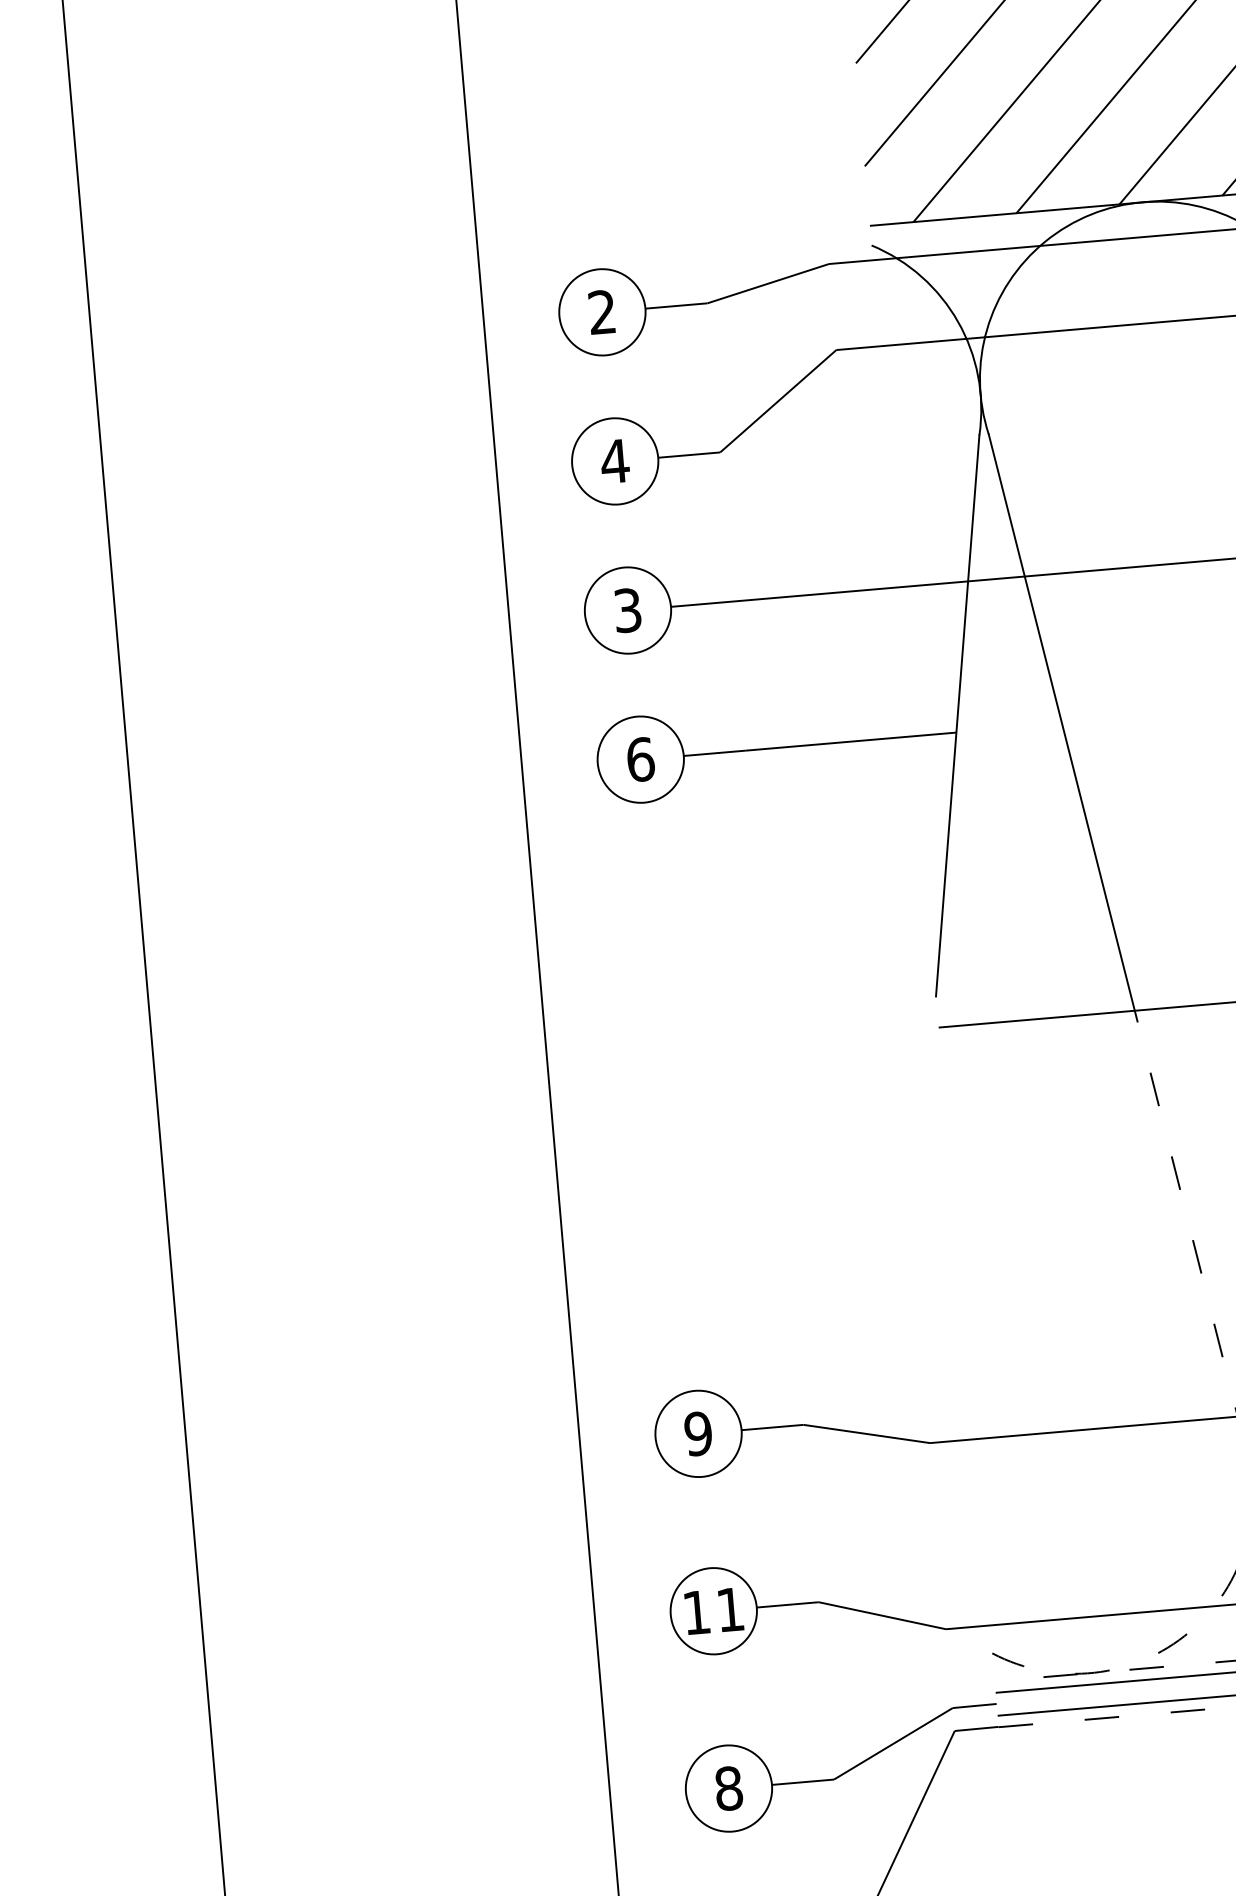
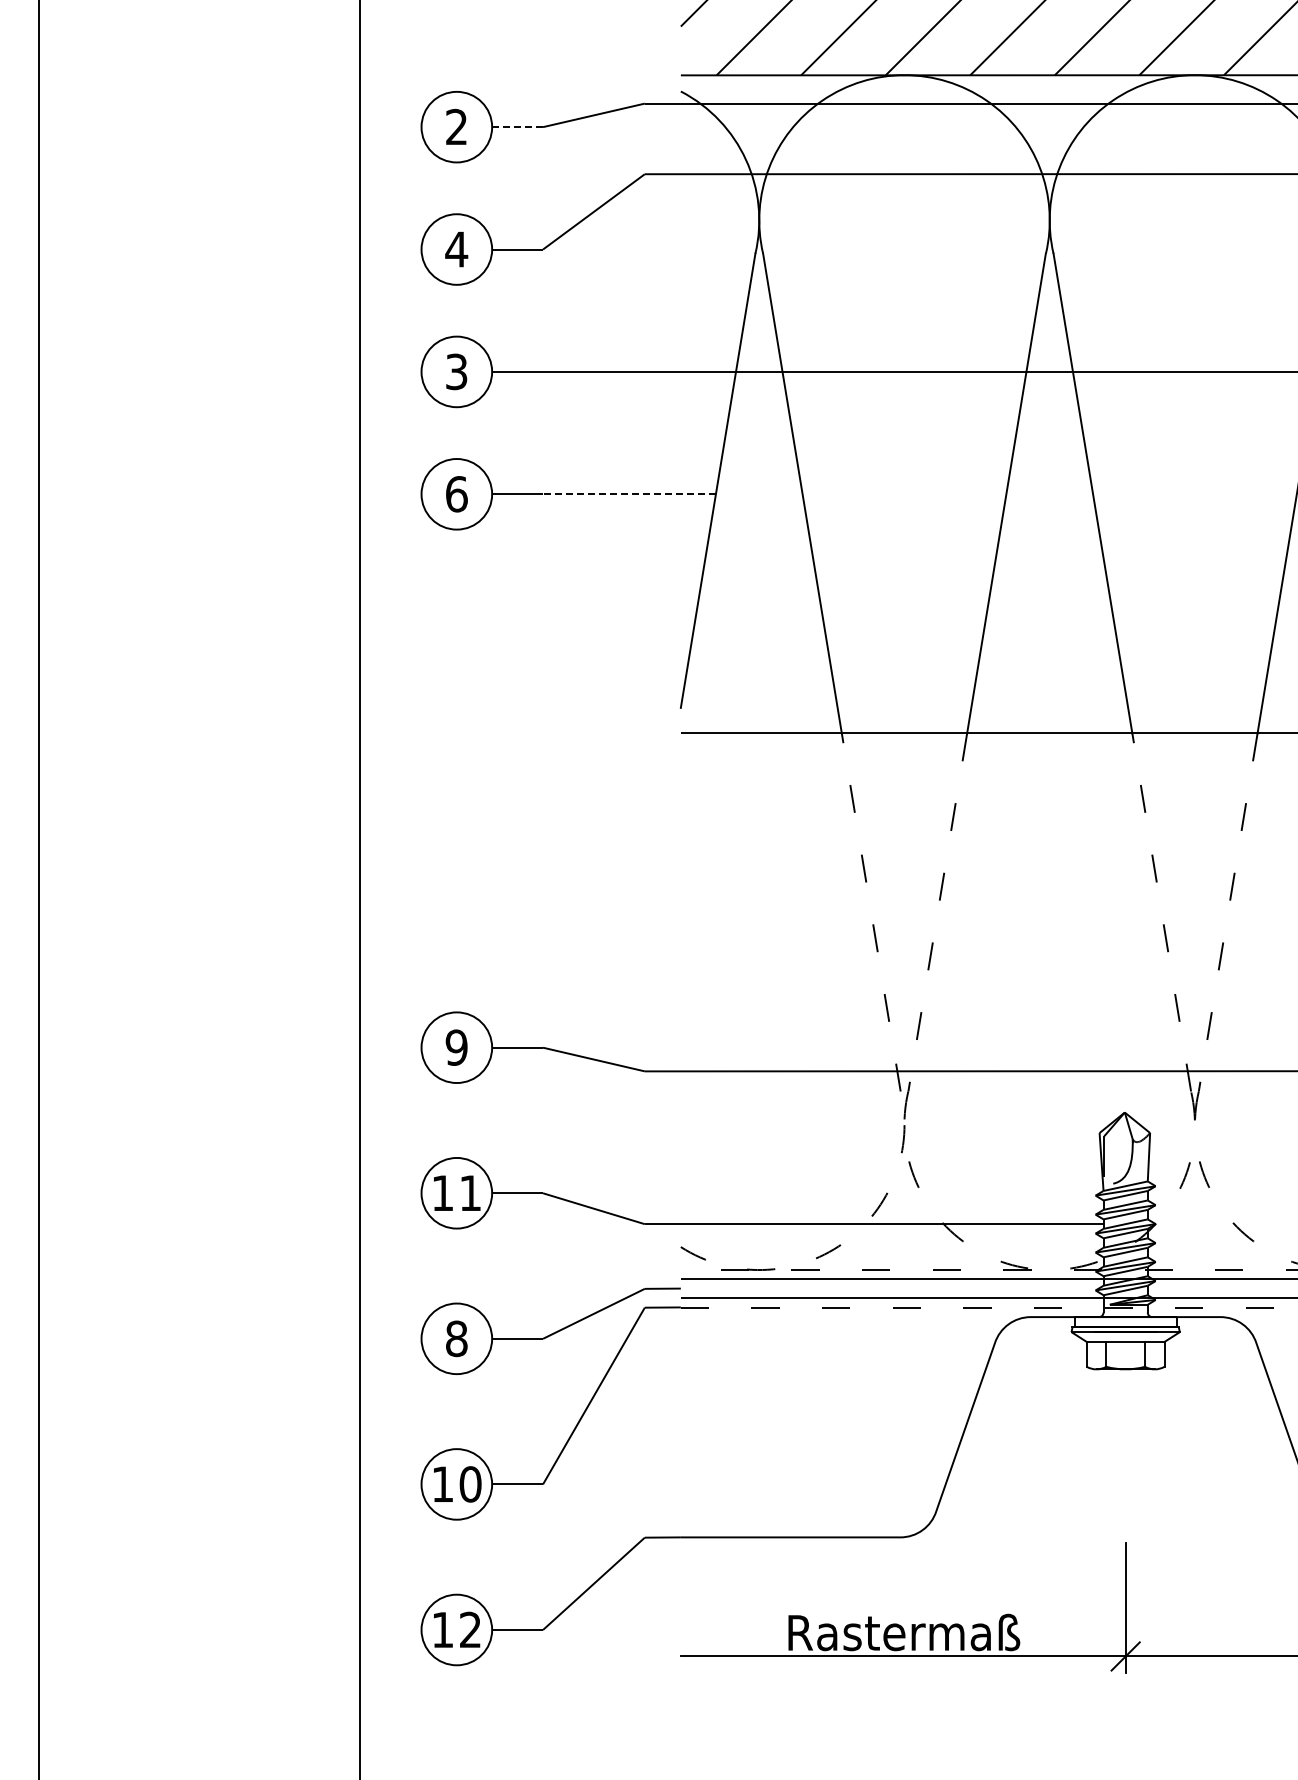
line: (677, 306) -> (518, 127), solid -> dashed
line: (849, 741) -> (628, 494), solid -> dashed

